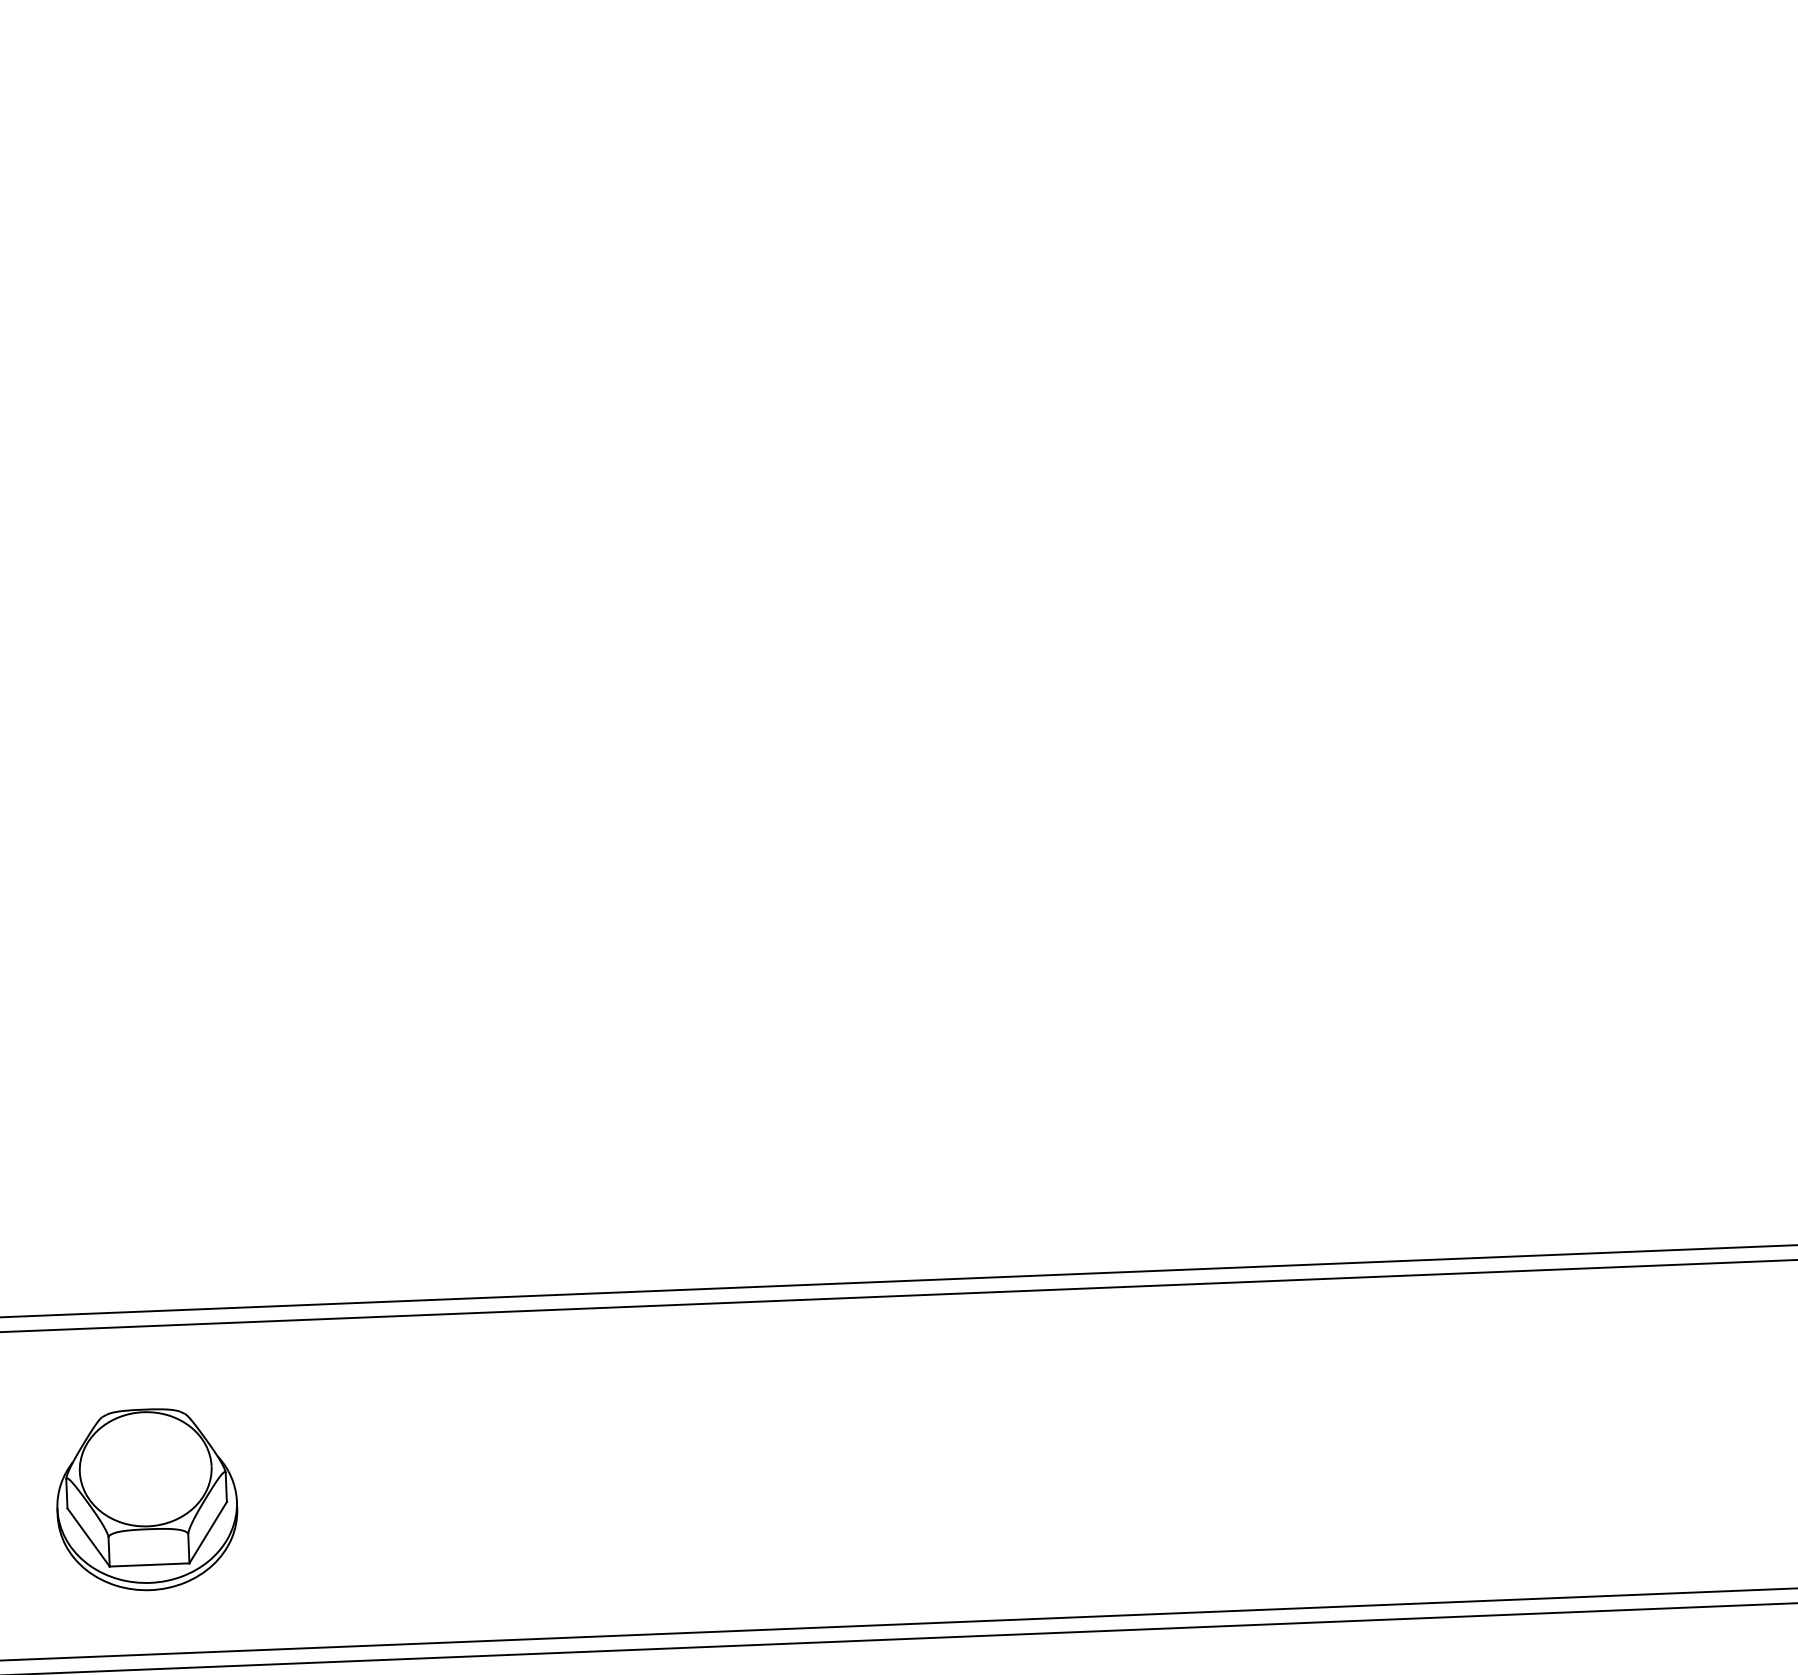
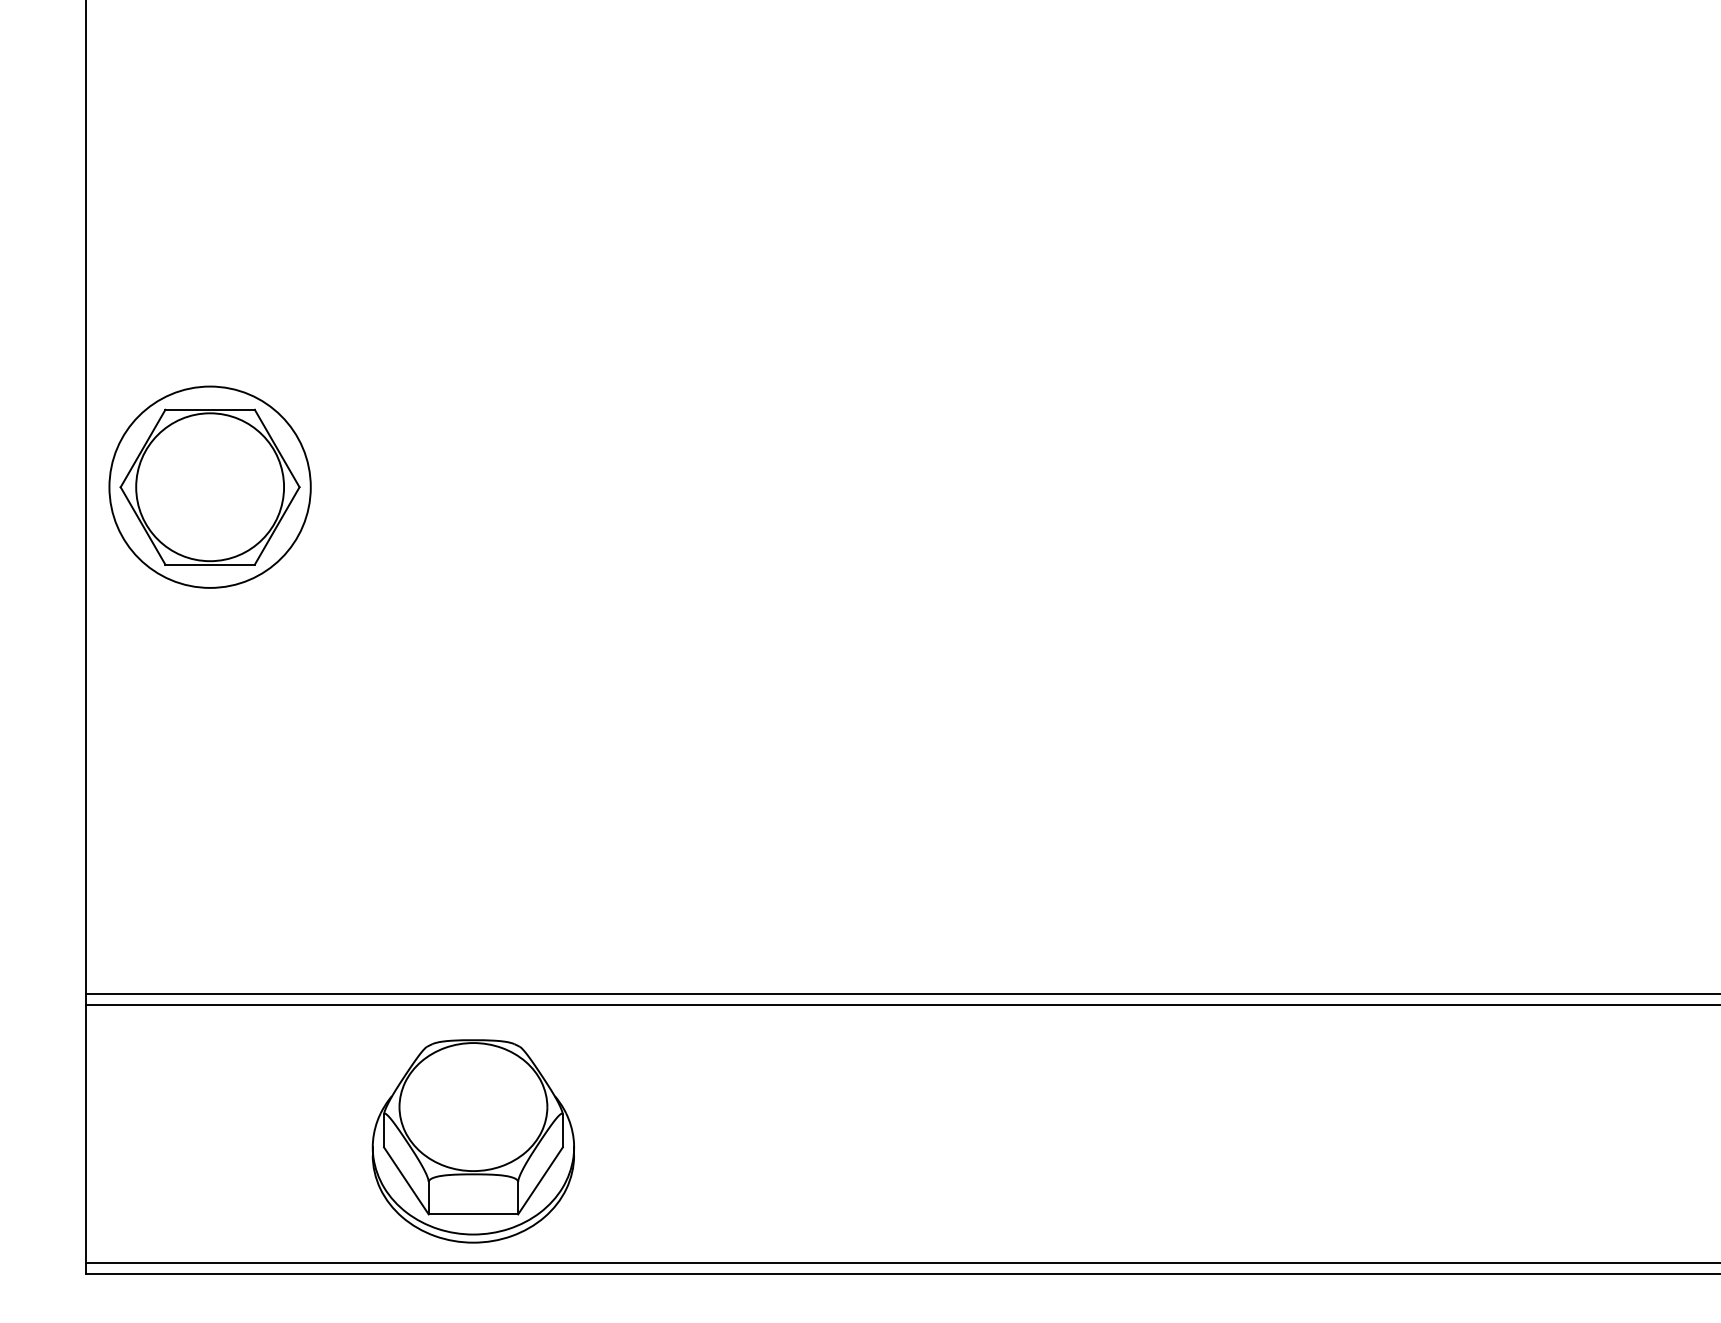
part: (145, 1500) -> (472, 1141), size x1.43

